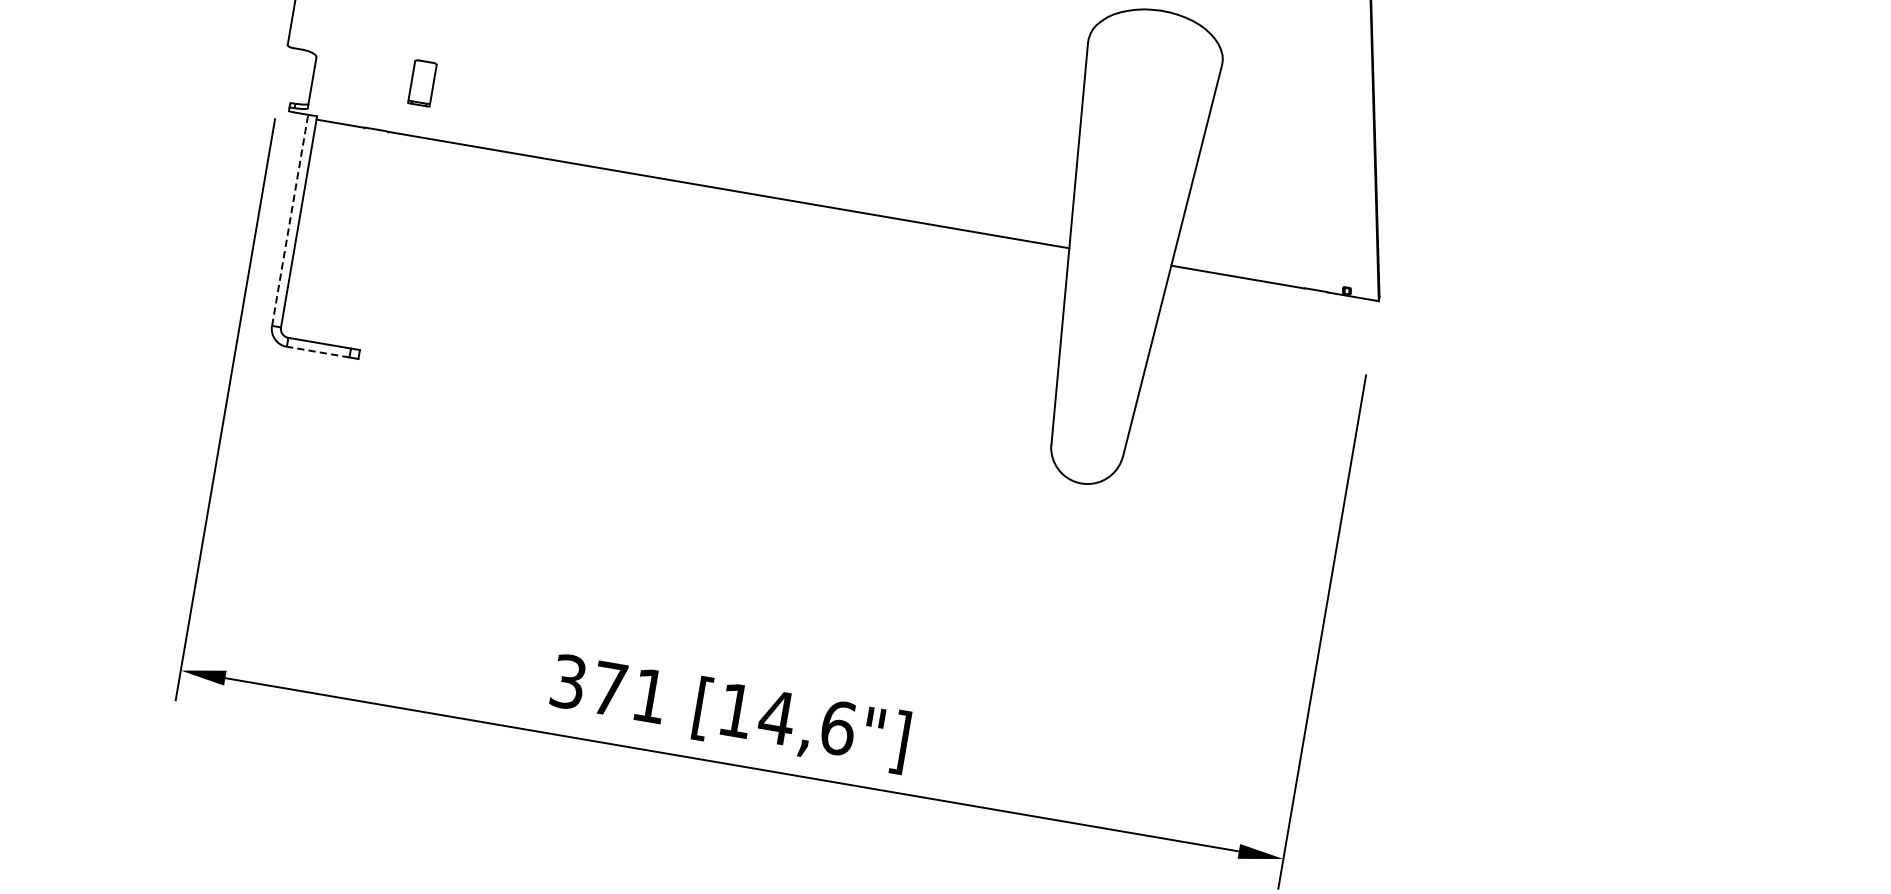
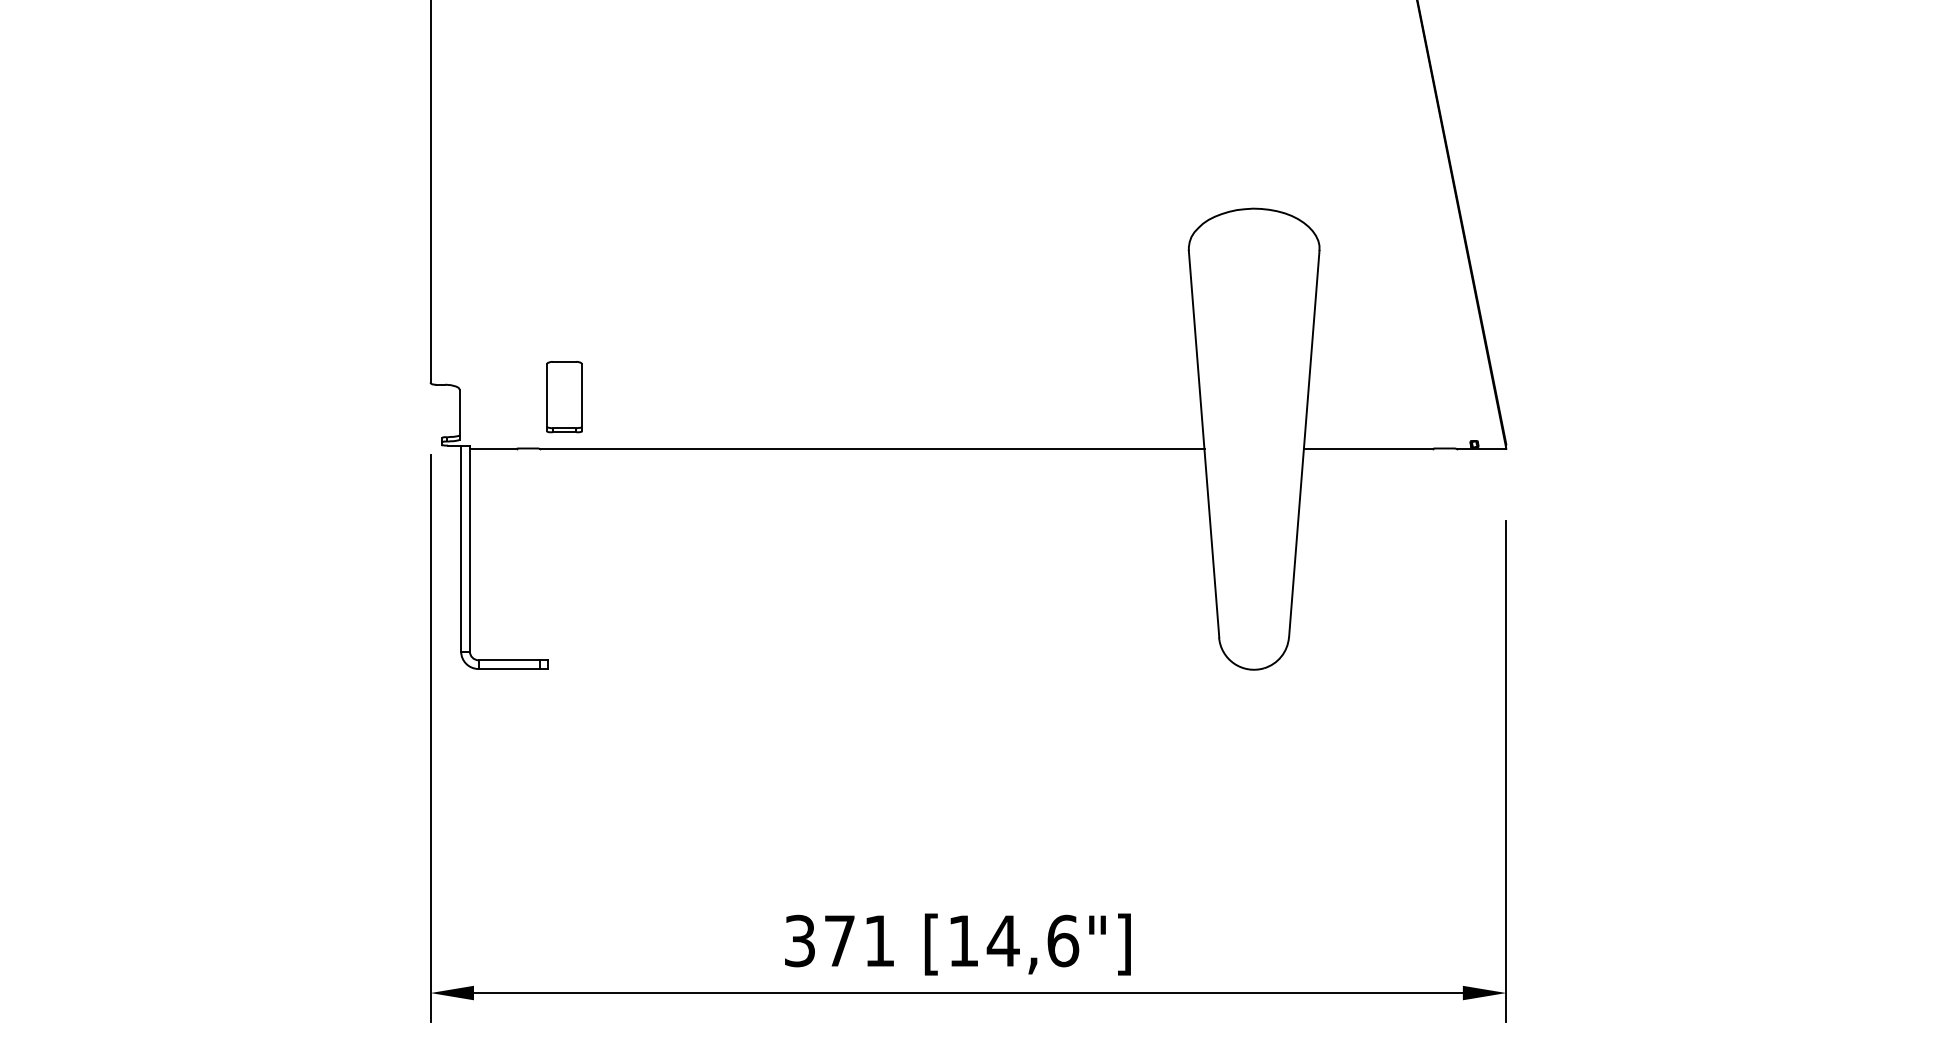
part: (422, 83) -> (564, 397), size x1.67
line: (290, 220) -> (461, 548), dashed -> solid
line: (318, 351) -> (509, 668), dashed -> solid

